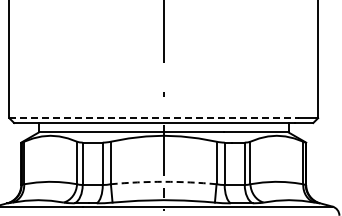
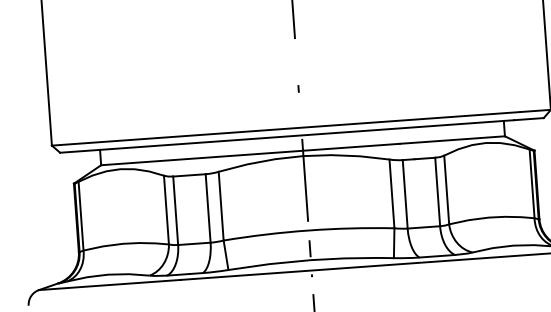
line: (154, 118) -> (286, 129), dashed -> solid
arc: (163, 181) -> (308, 230), dashed -> solid

